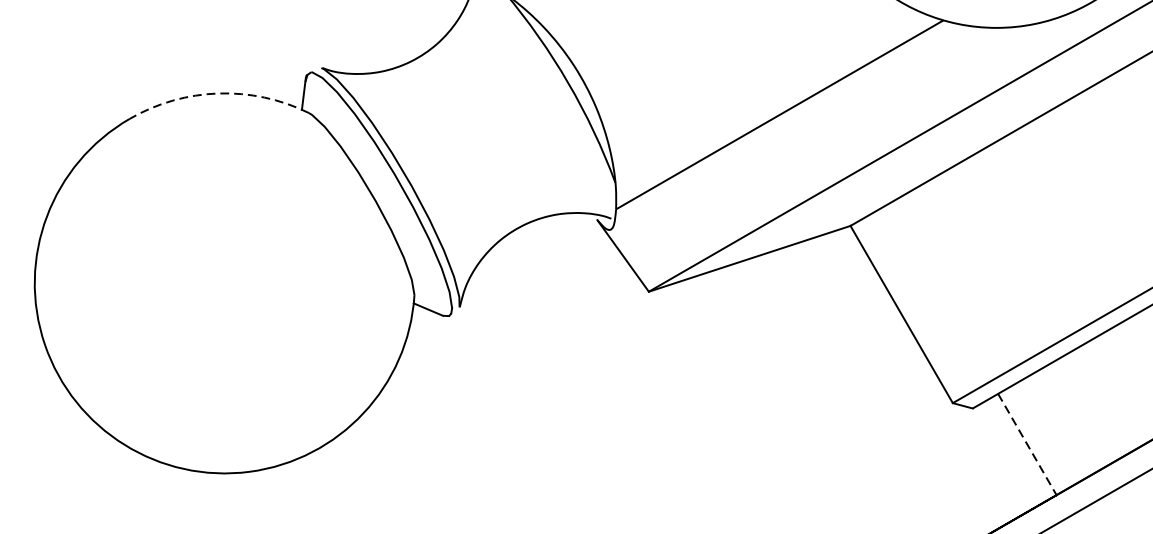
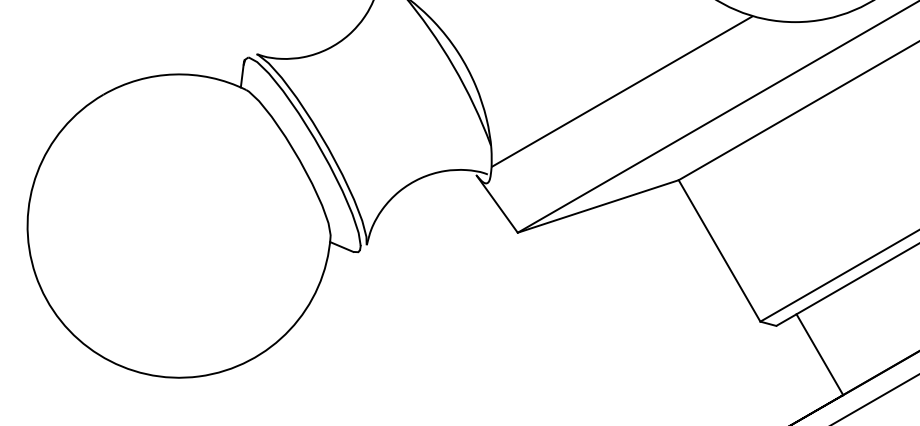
arc: (218, 93) -> (174, 74), dashed -> solid
line: (1026, 444) -> (819, 354), dashed -> solid

